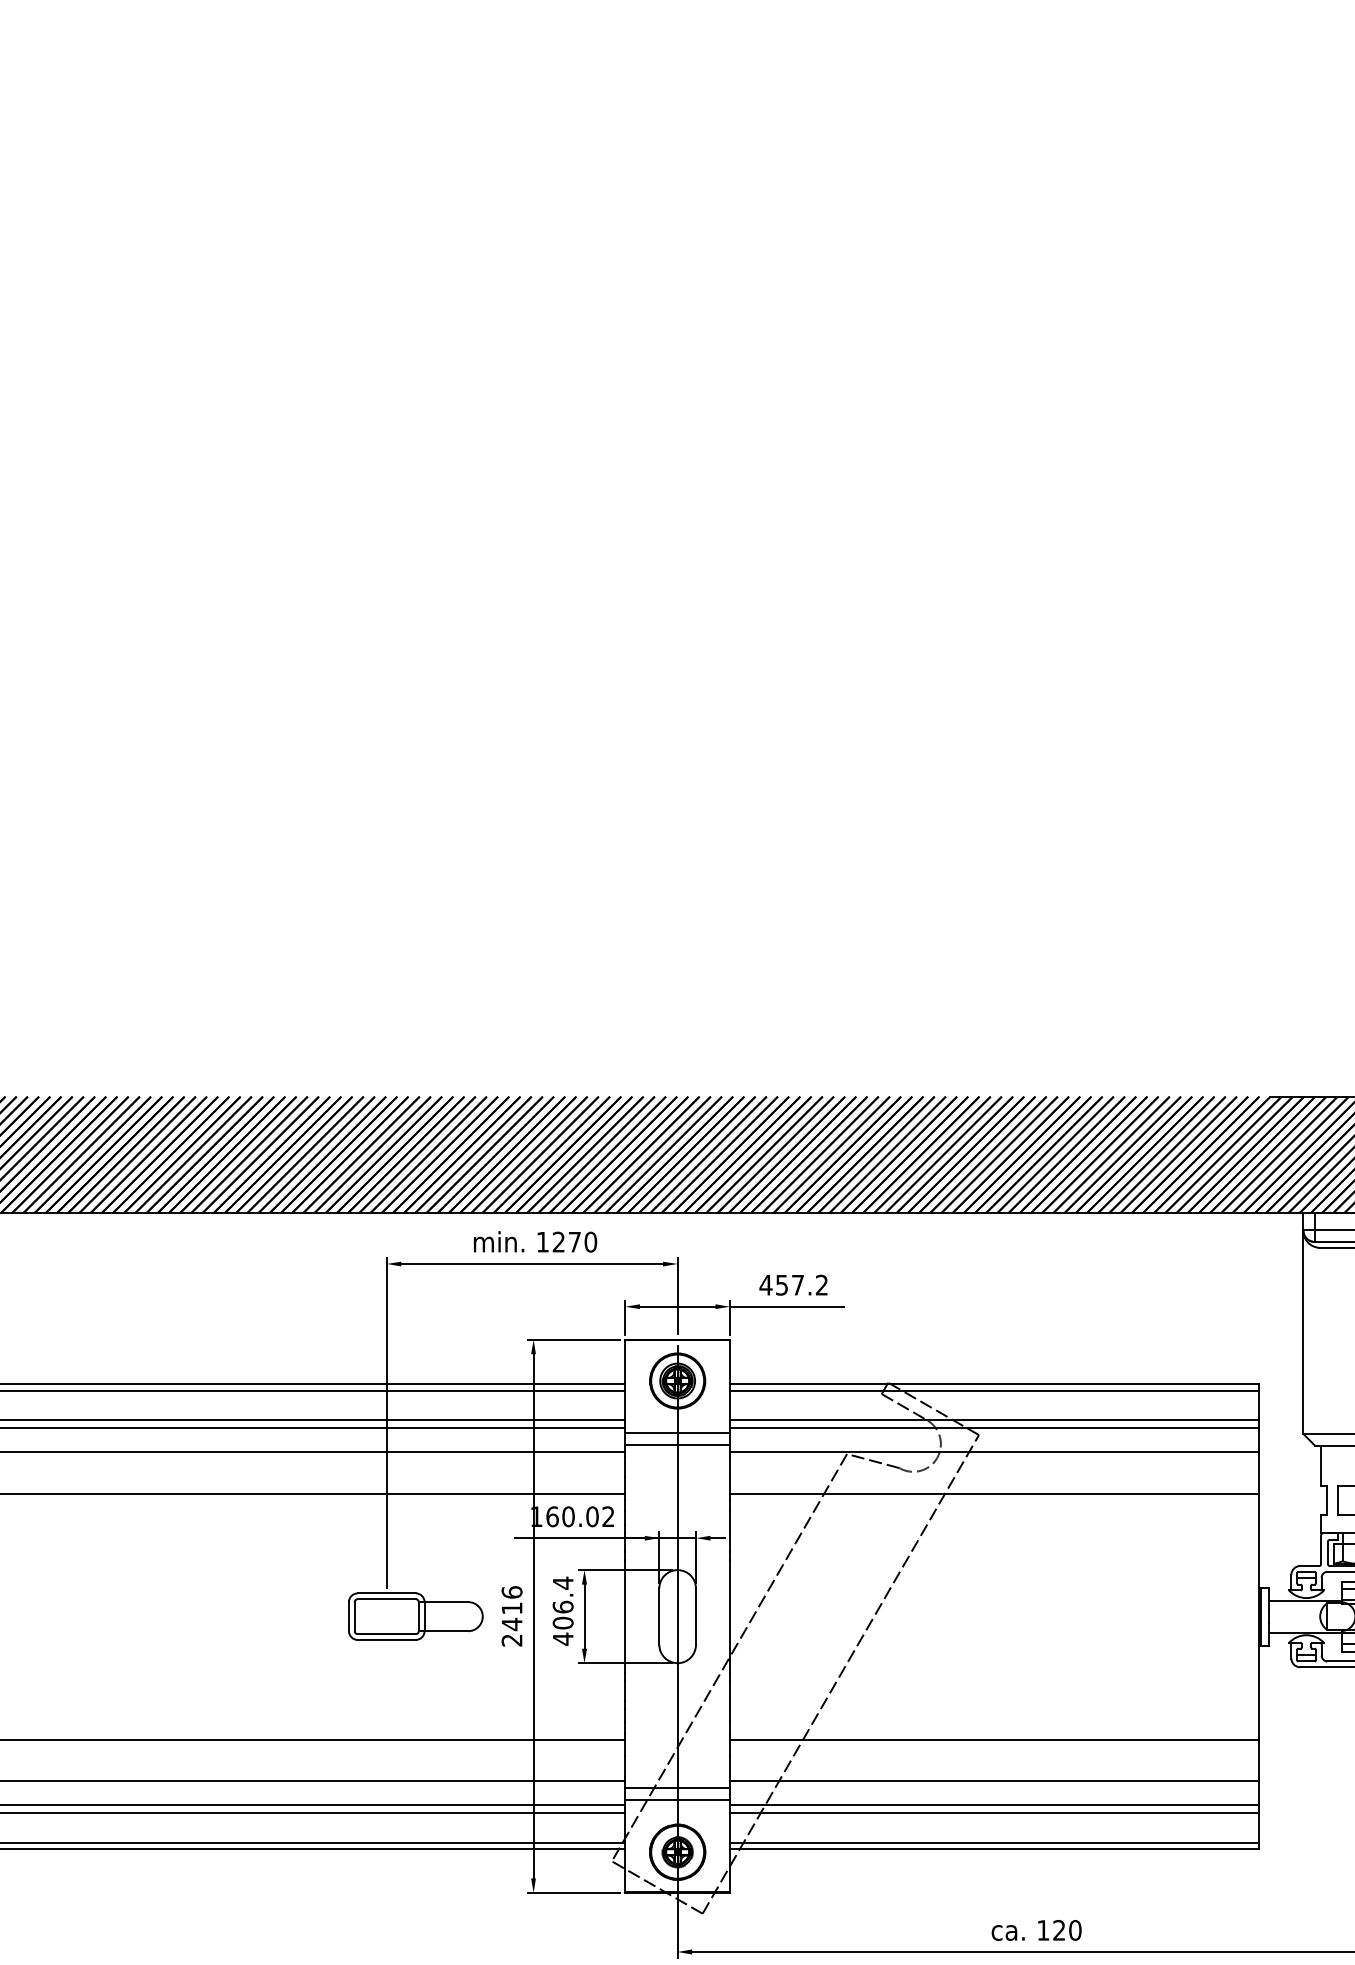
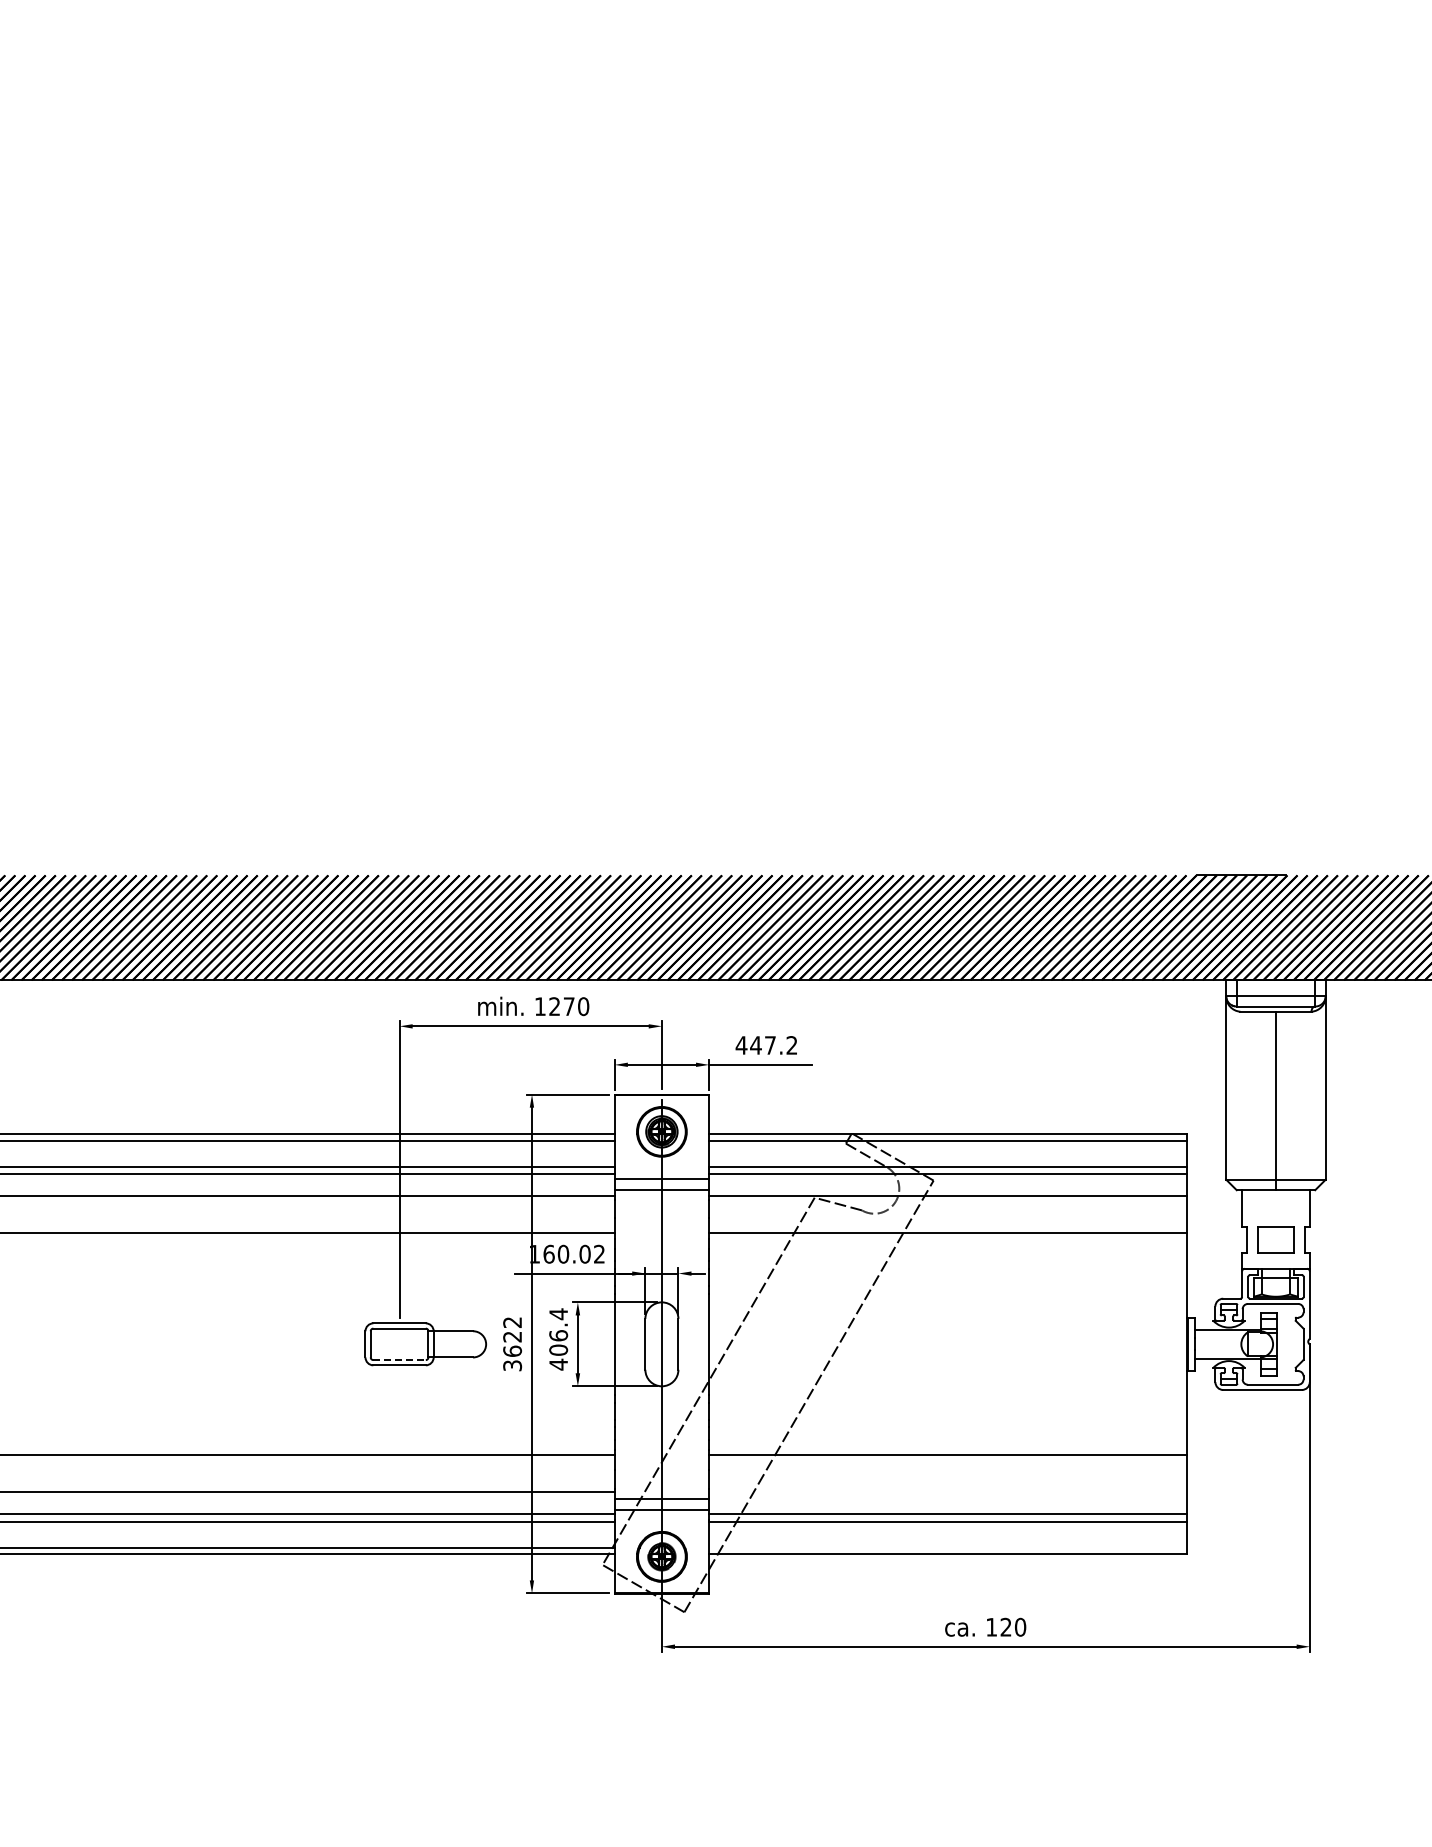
text: (781, 1285) -> (755, 1045), 457.2 -> 447.2
text: (511, 1615) -> (512, 1343), 2416 -> 3622
line: (387, 1634) -> (400, 1360), solid -> dashed
line: (994, 1780) -> (947, 1492), removed
line: (994, 1843) -> (947, 1548), removed

